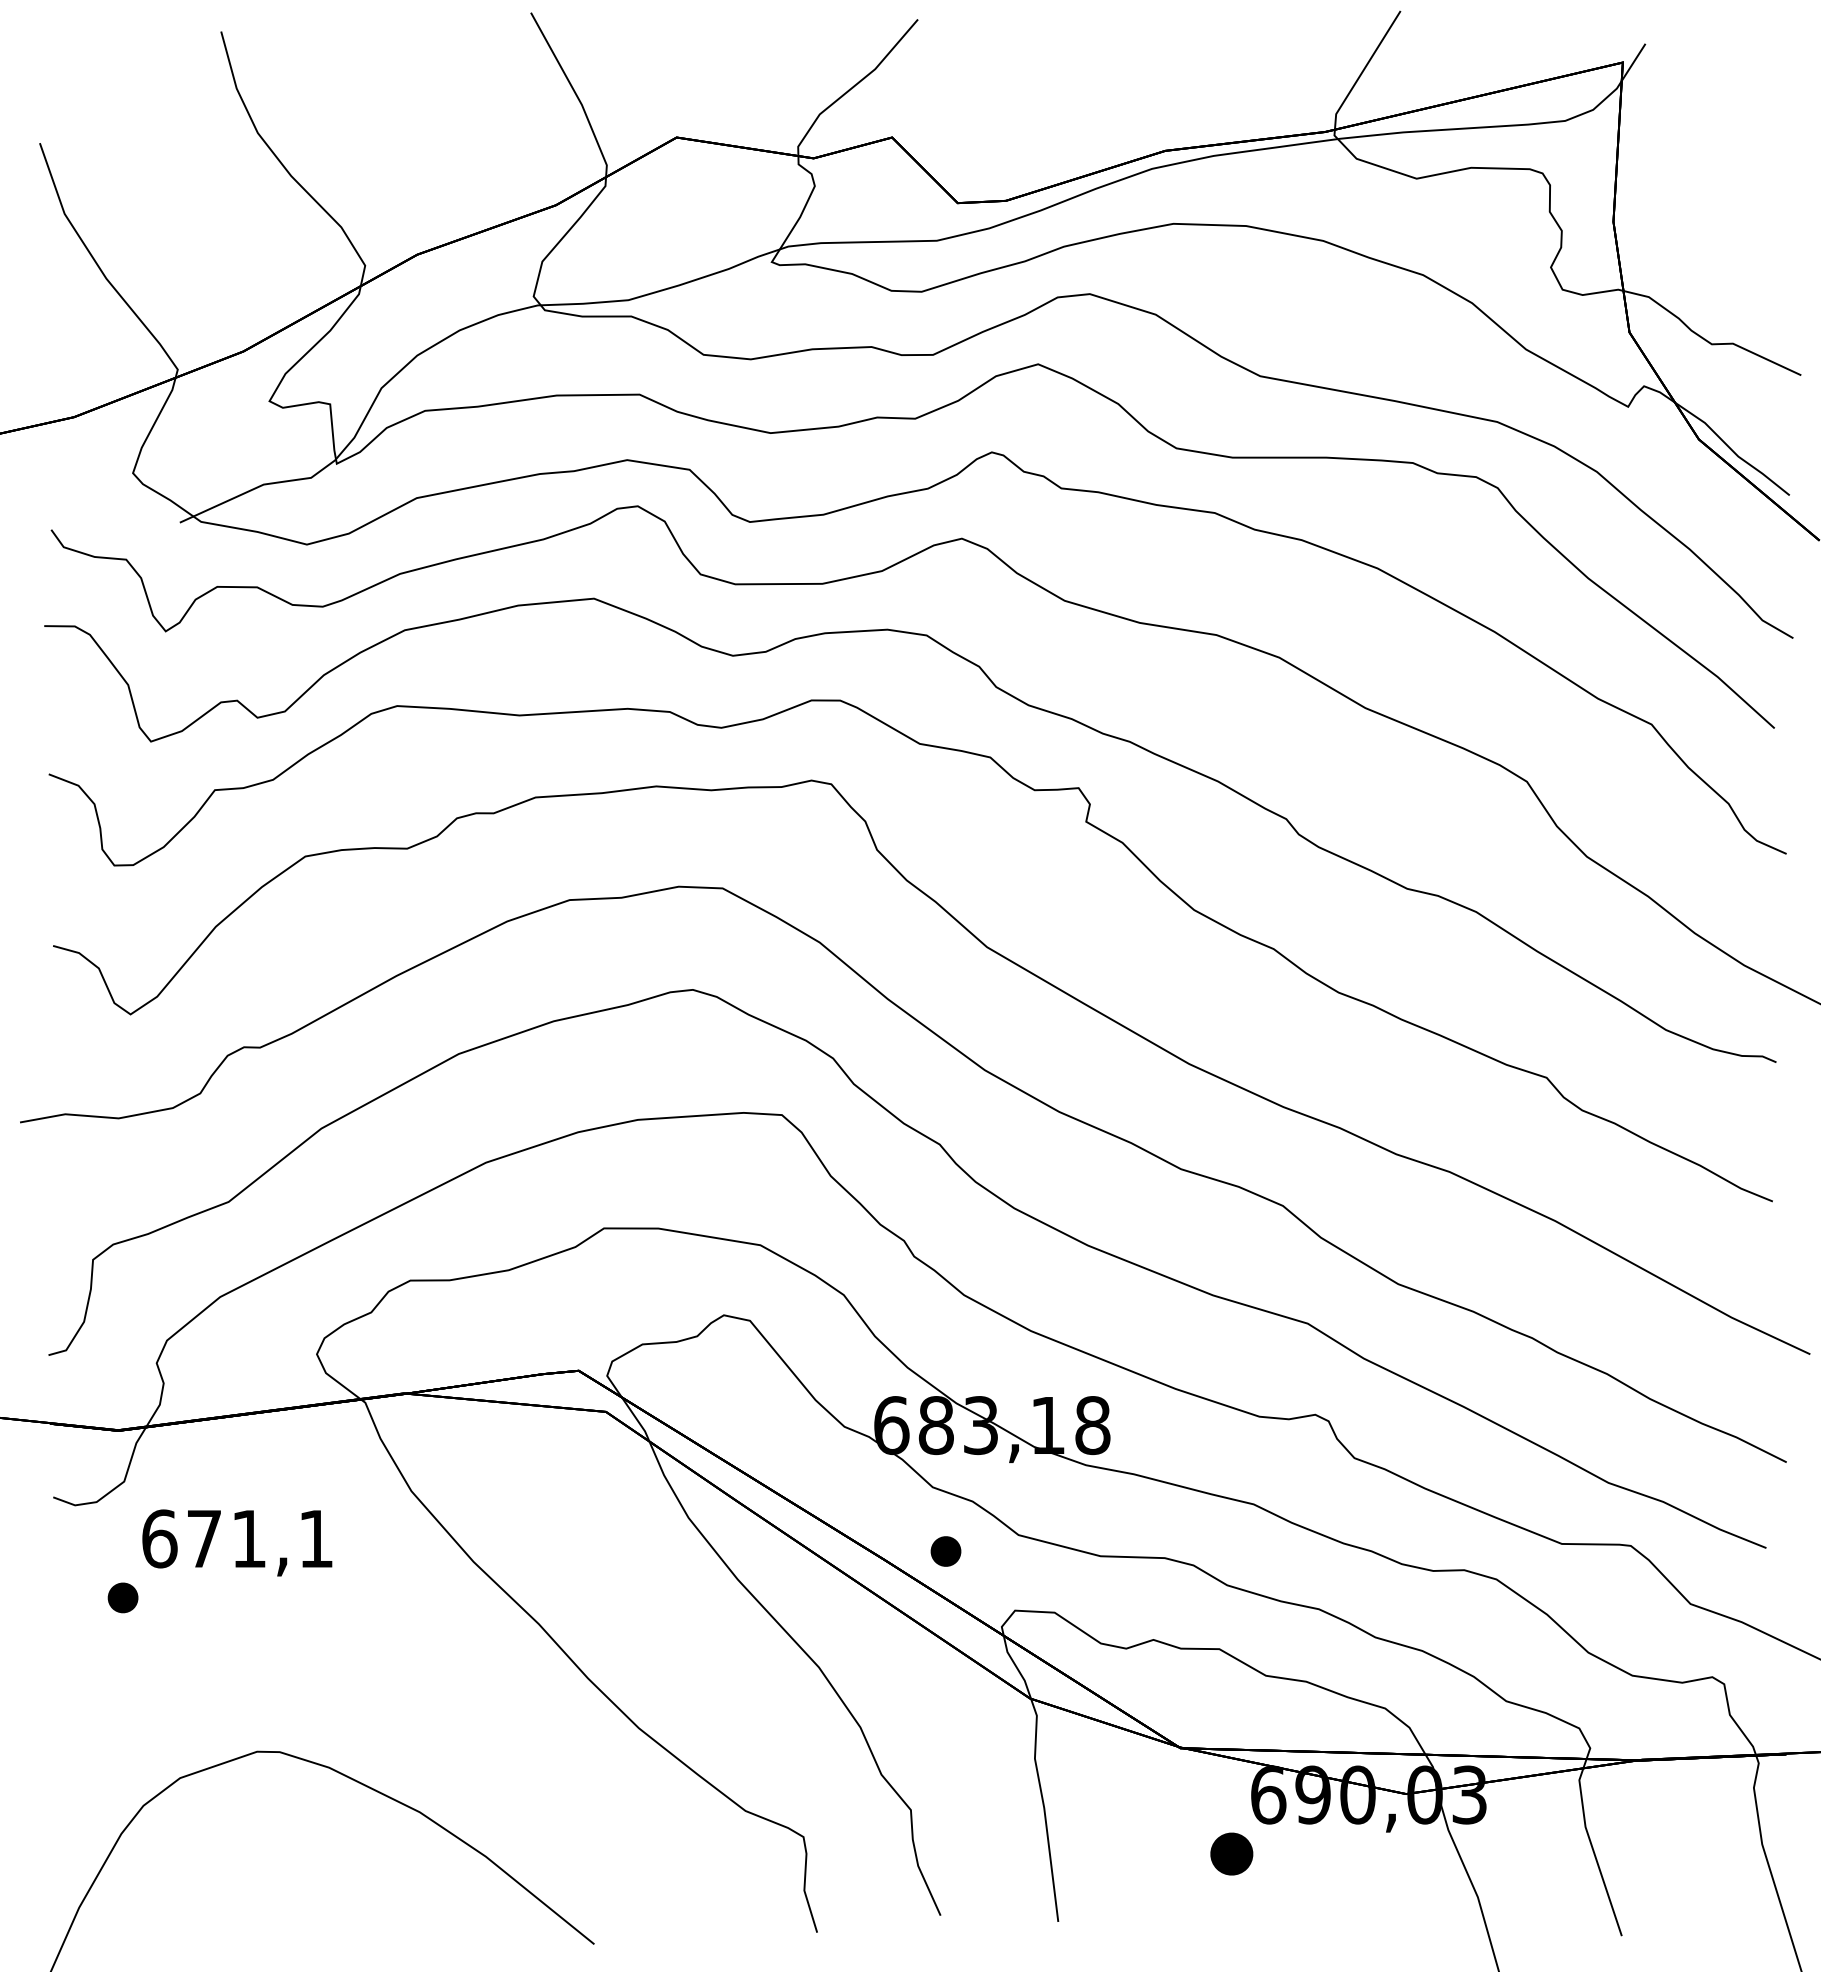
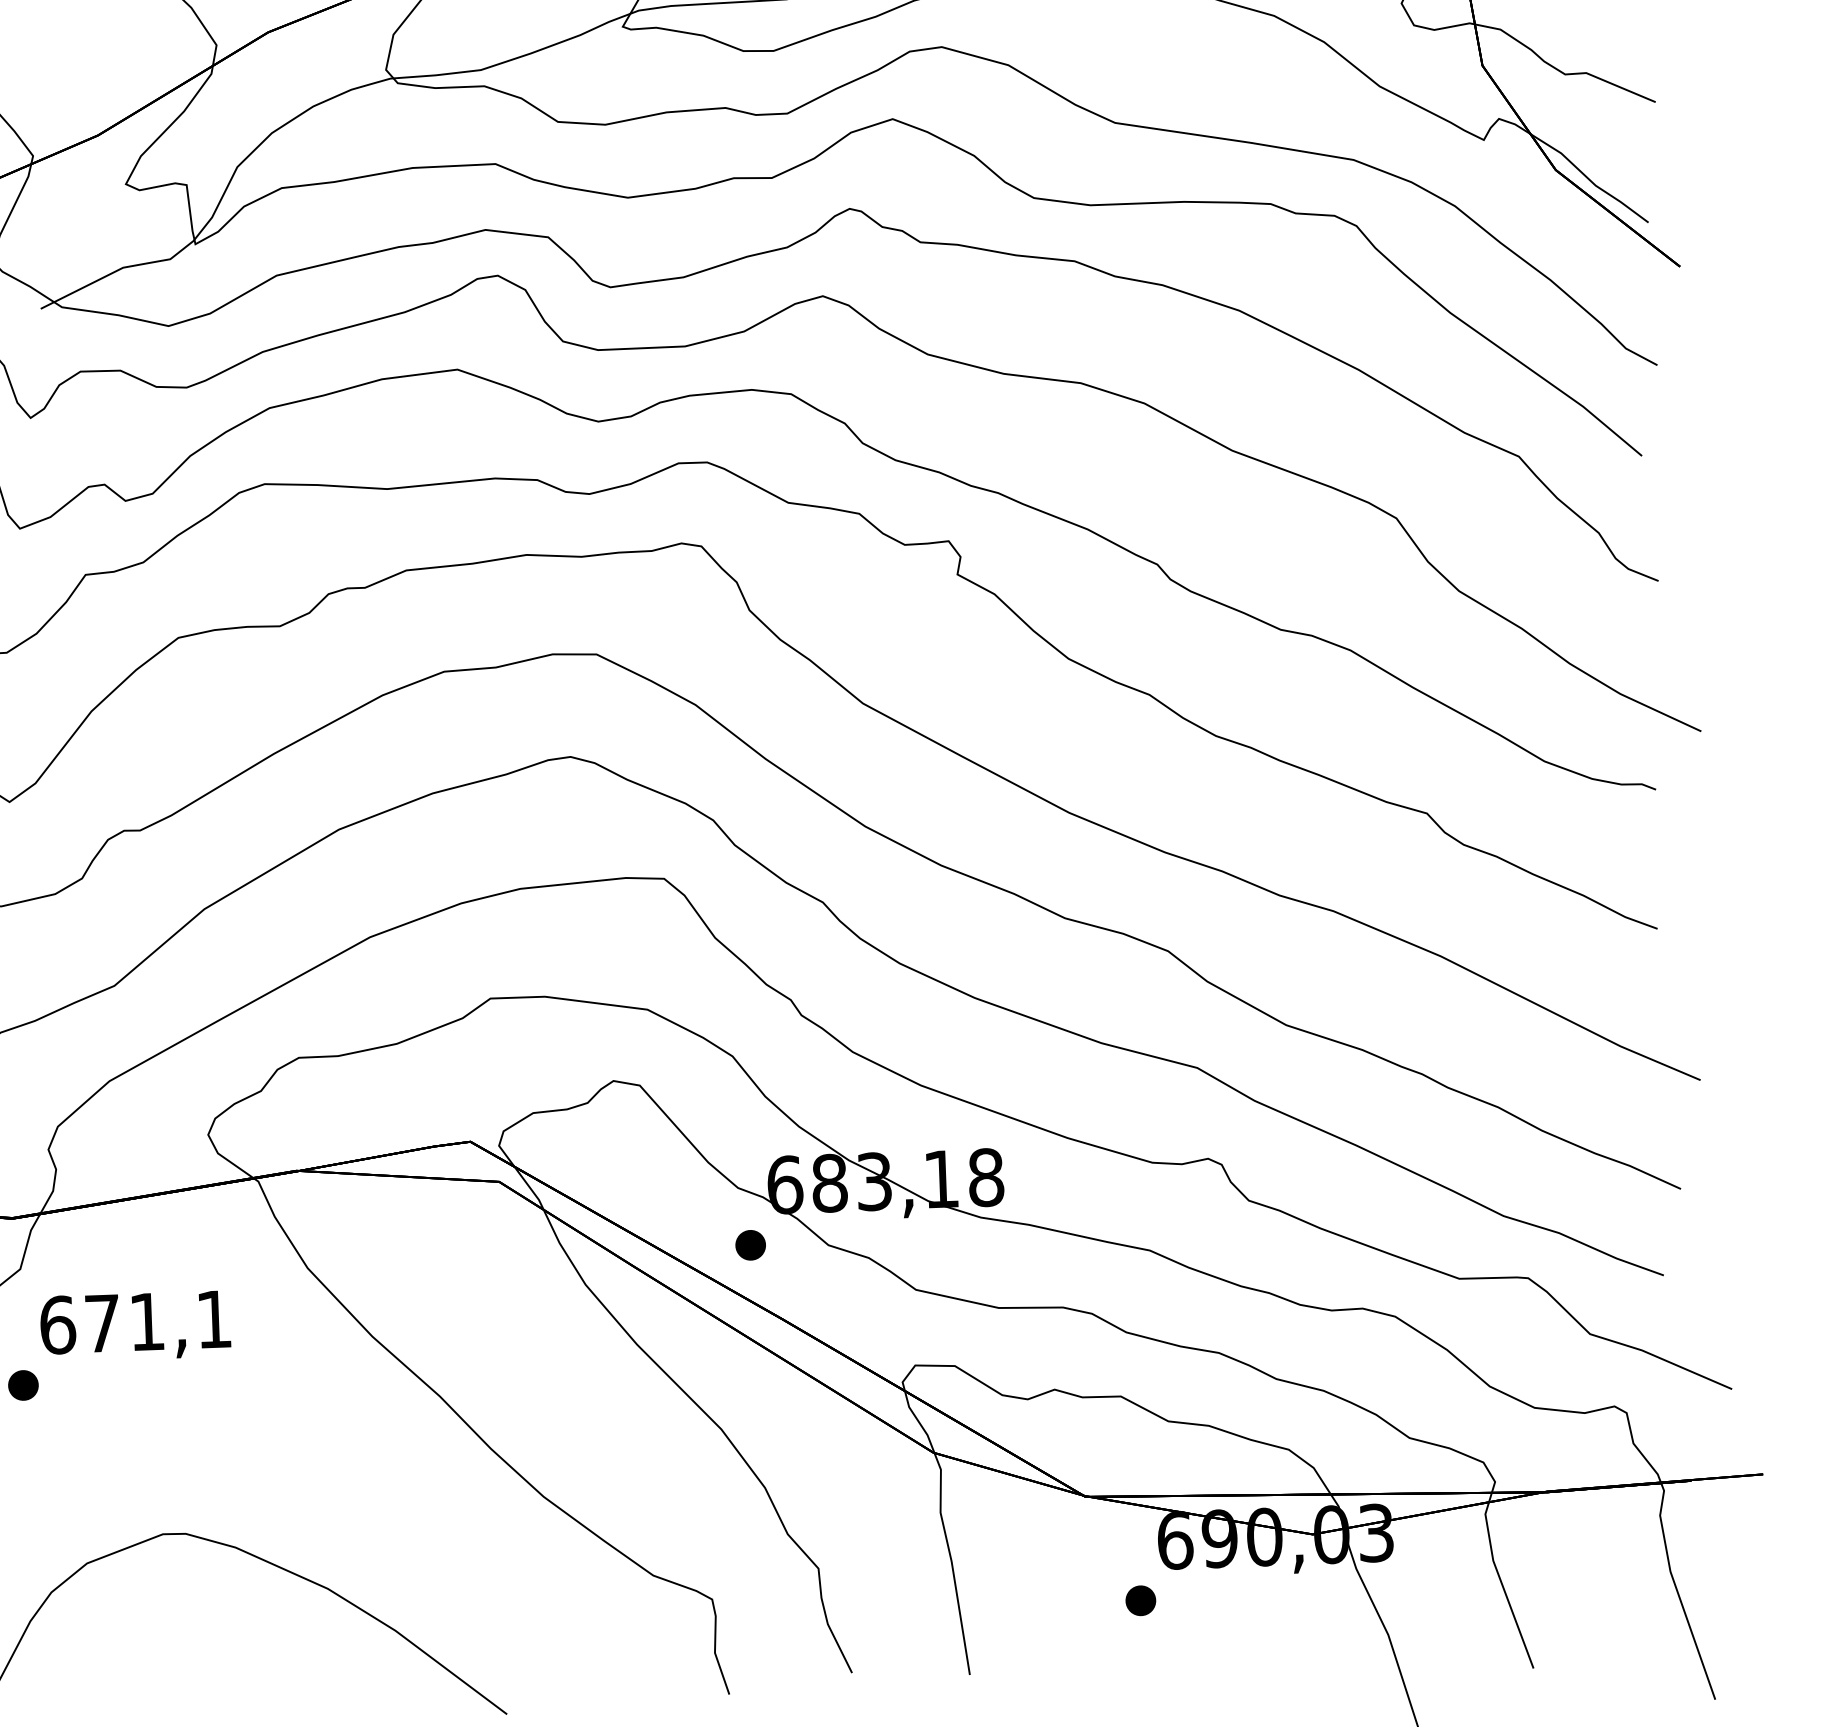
part: (945, 1551) -> (750, 1245), moved
part: (1231, 1853) -> (1140, 1600), size x0.71

